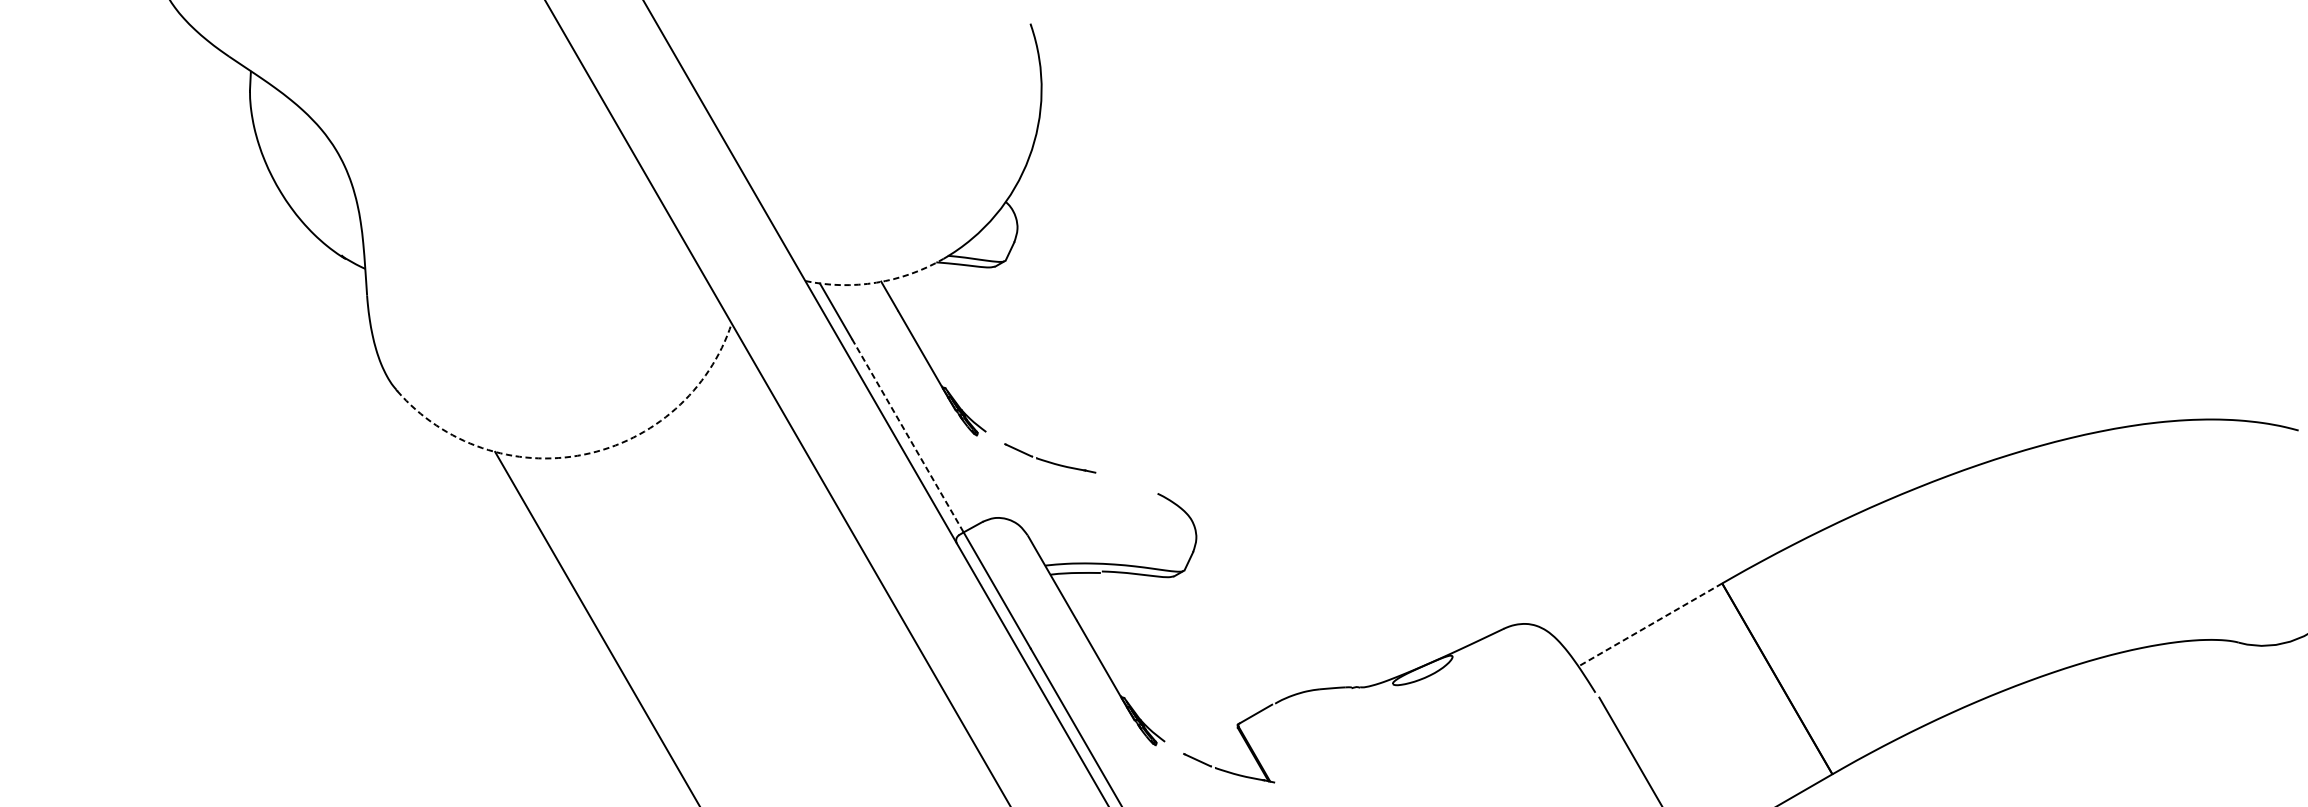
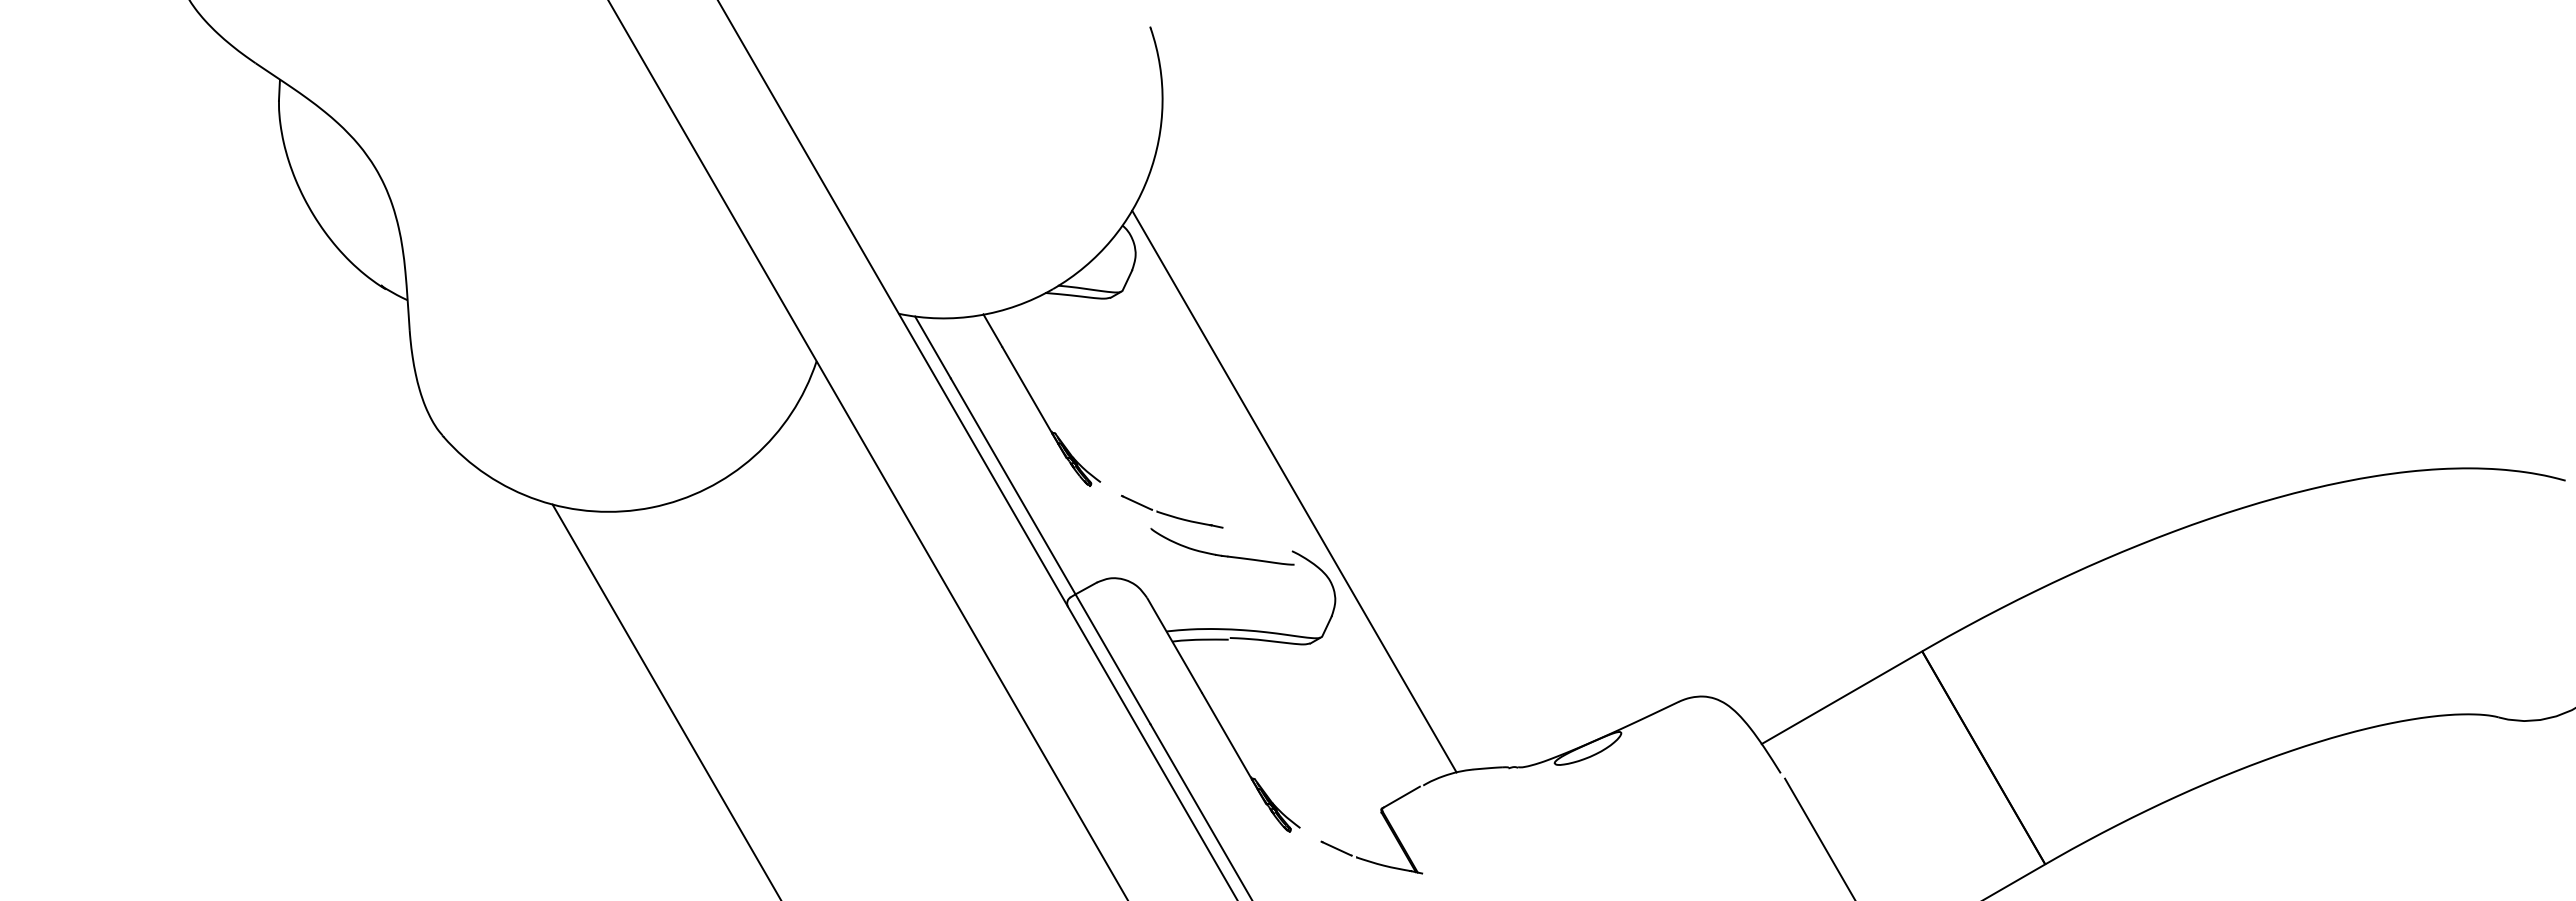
arc: (876, 282) -> (978, 315), dashed -> solid
line: (908, 435) -> (1013, 486), dashed -> solid
line: (1159, 440) -> (1294, 491), added
arc: (583, 454) -> (651, 507), dashed -> solid
part: (1094, 496) -> (1221, 554), added
line: (1649, 624) -> (1841, 697), dashed -> solid

